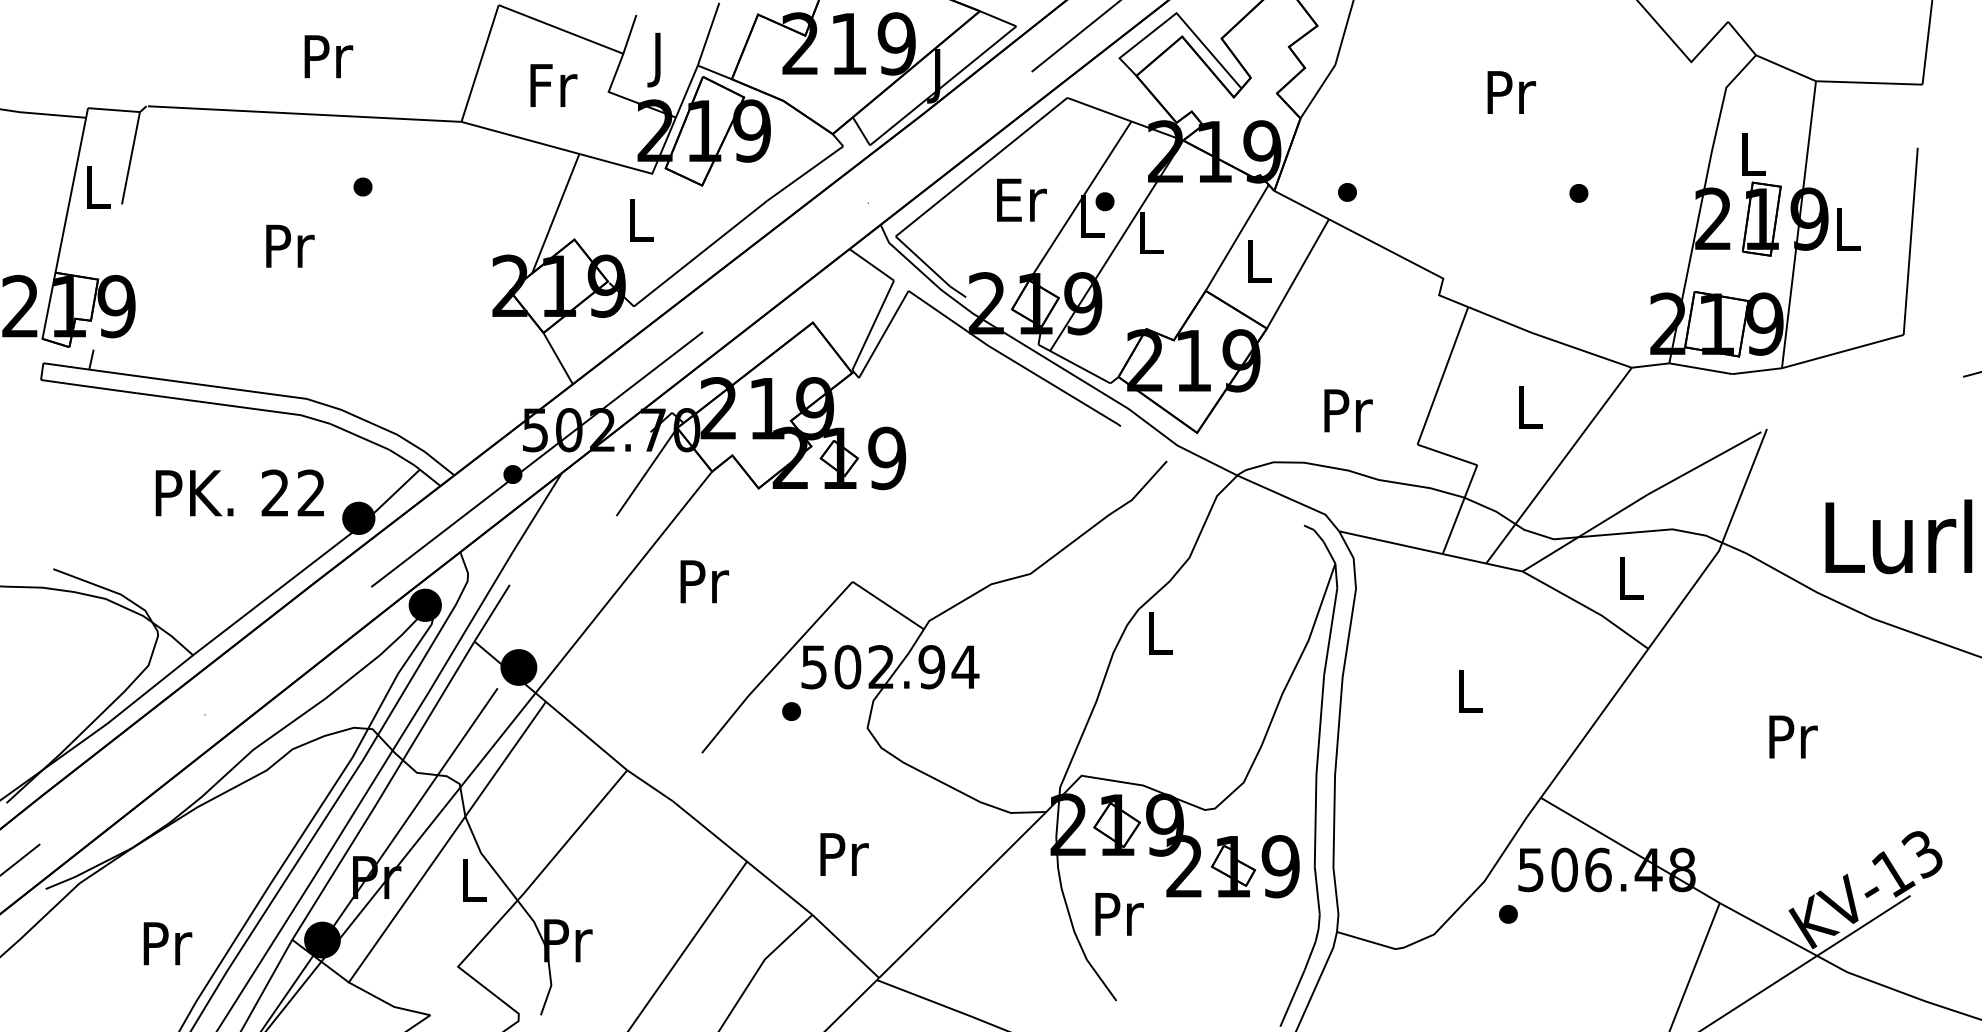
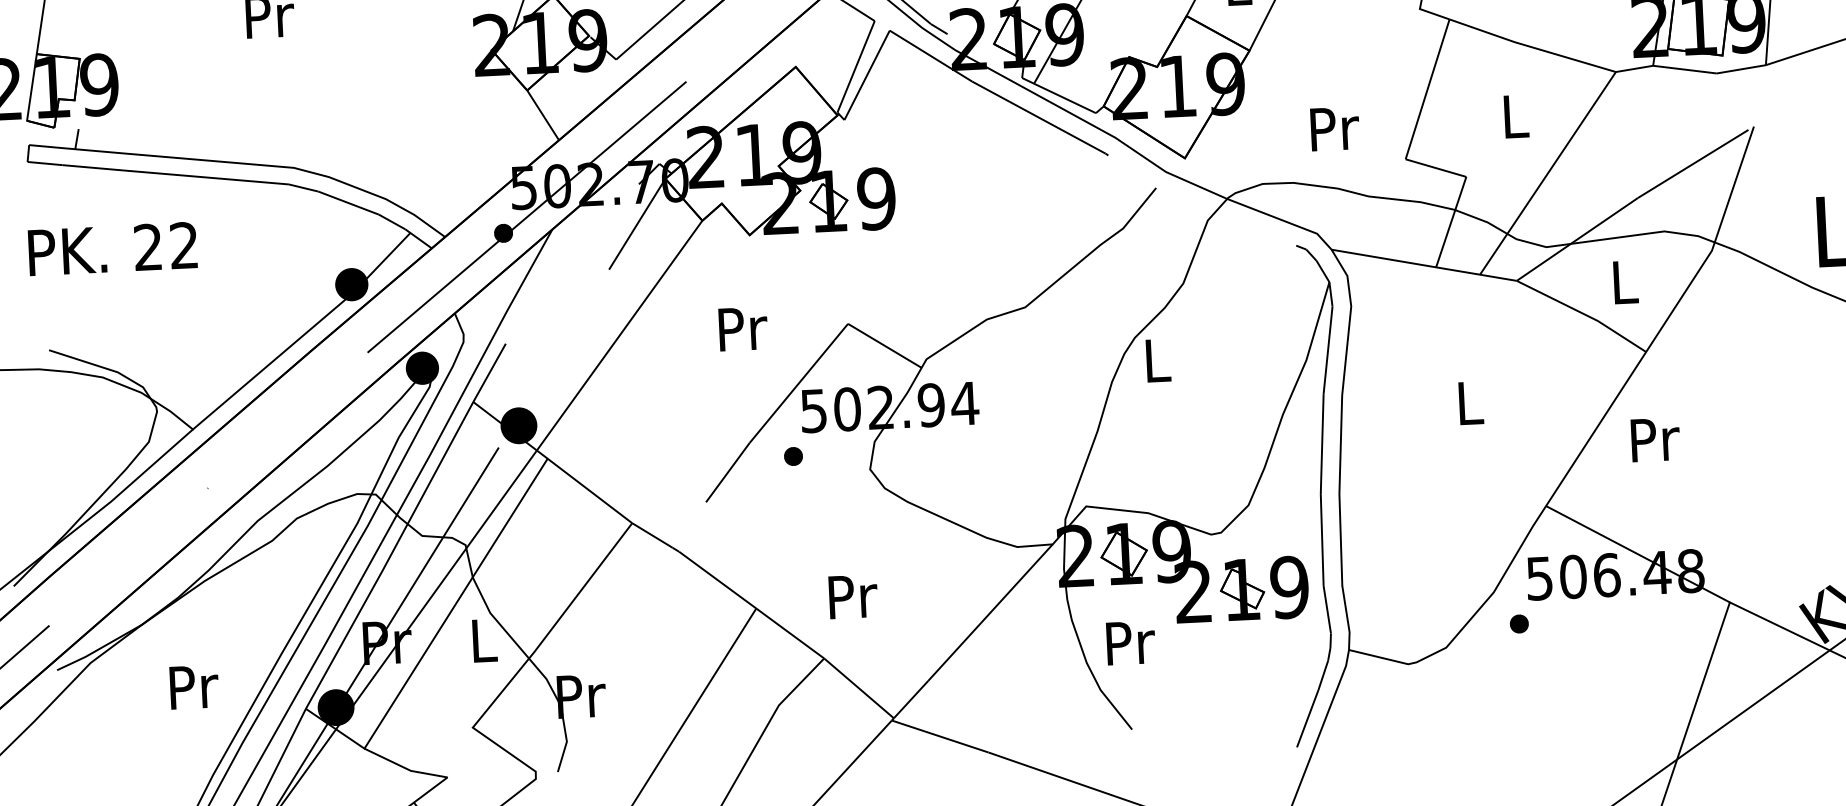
text: (239, 492) -> (112, 248), moved
text: (704, 581) -> (743, 328), moved
text: (1793, 736) -> (1655, 439), moved
text: (167, 943) -> (193, 686), moved

